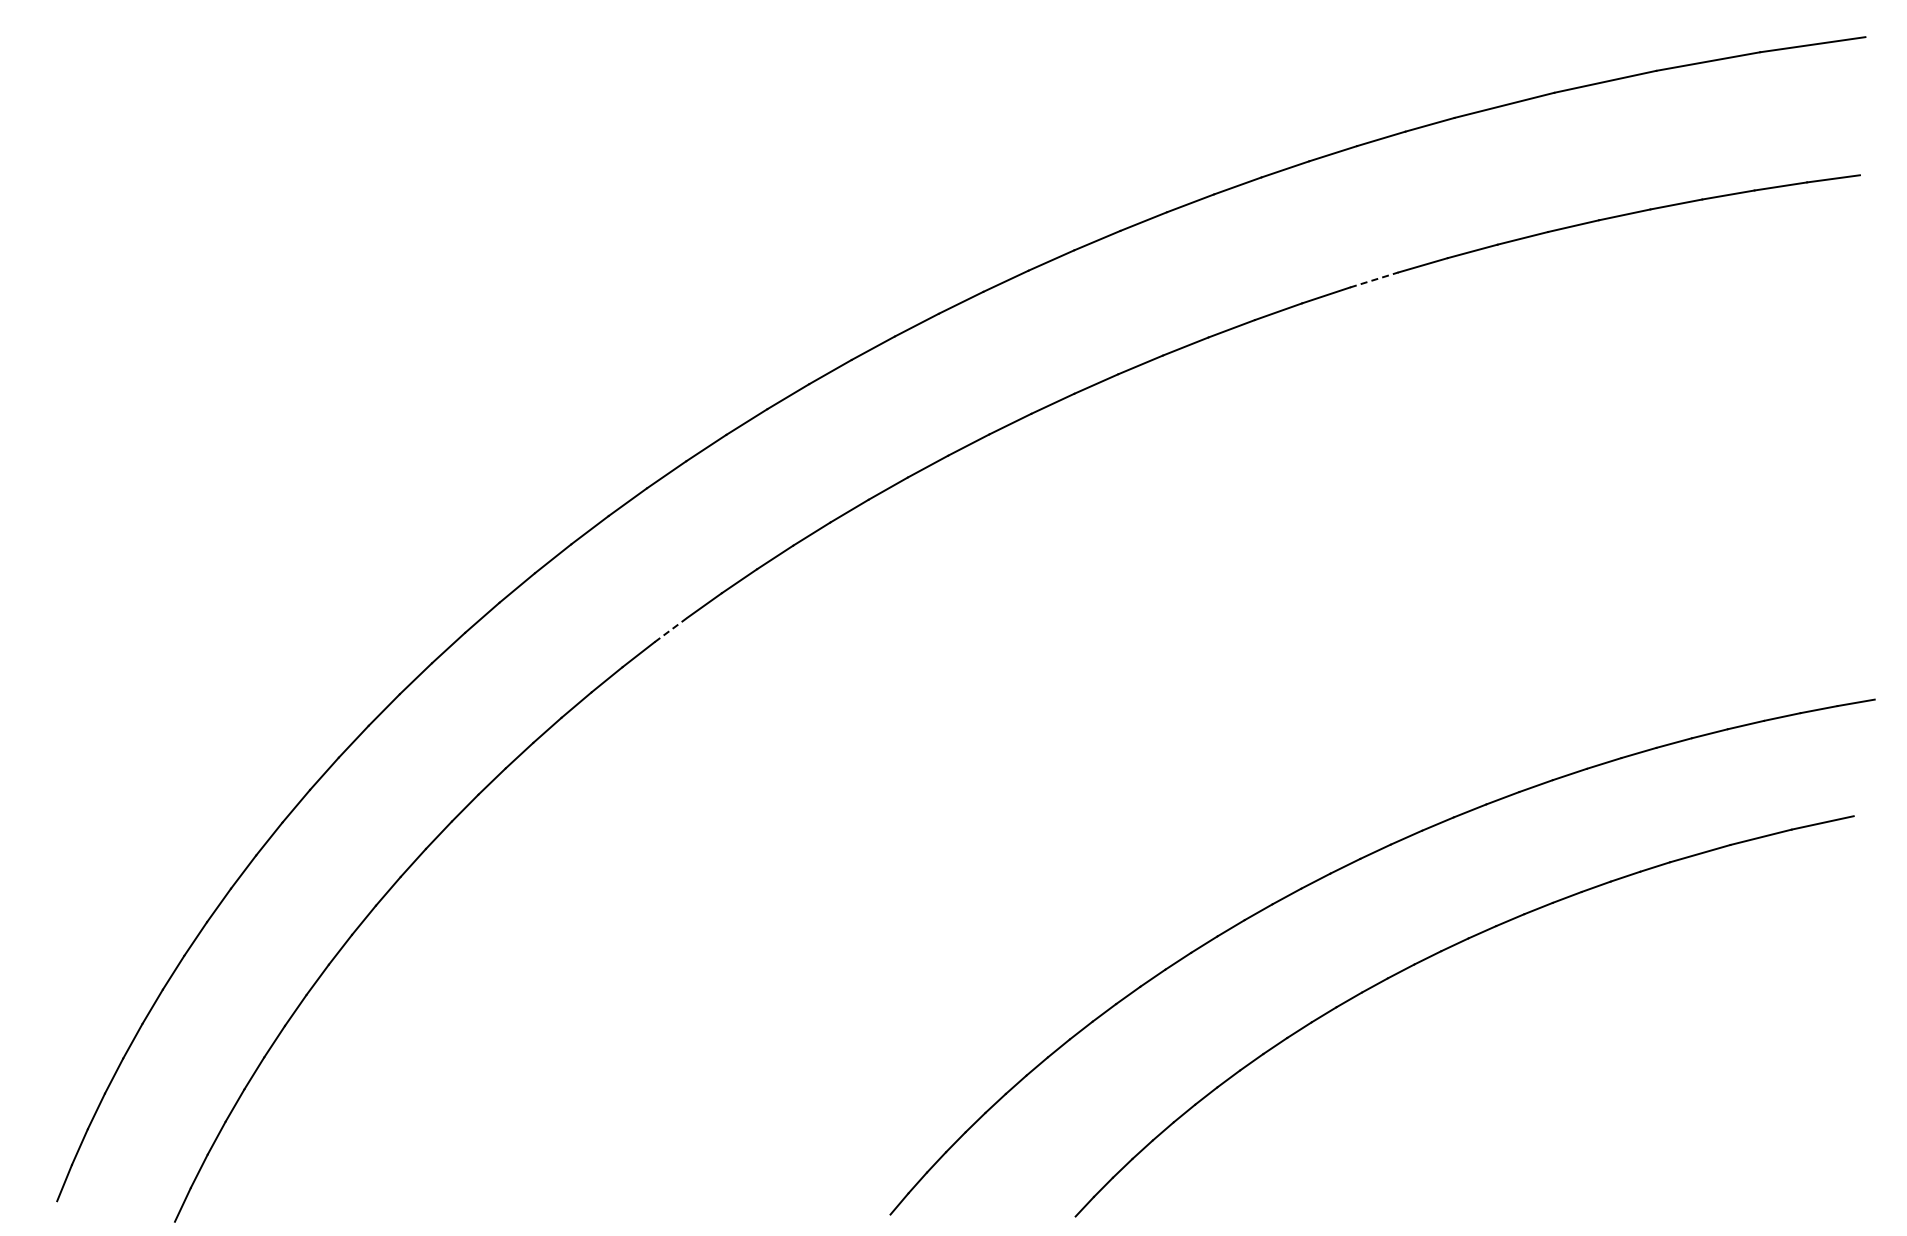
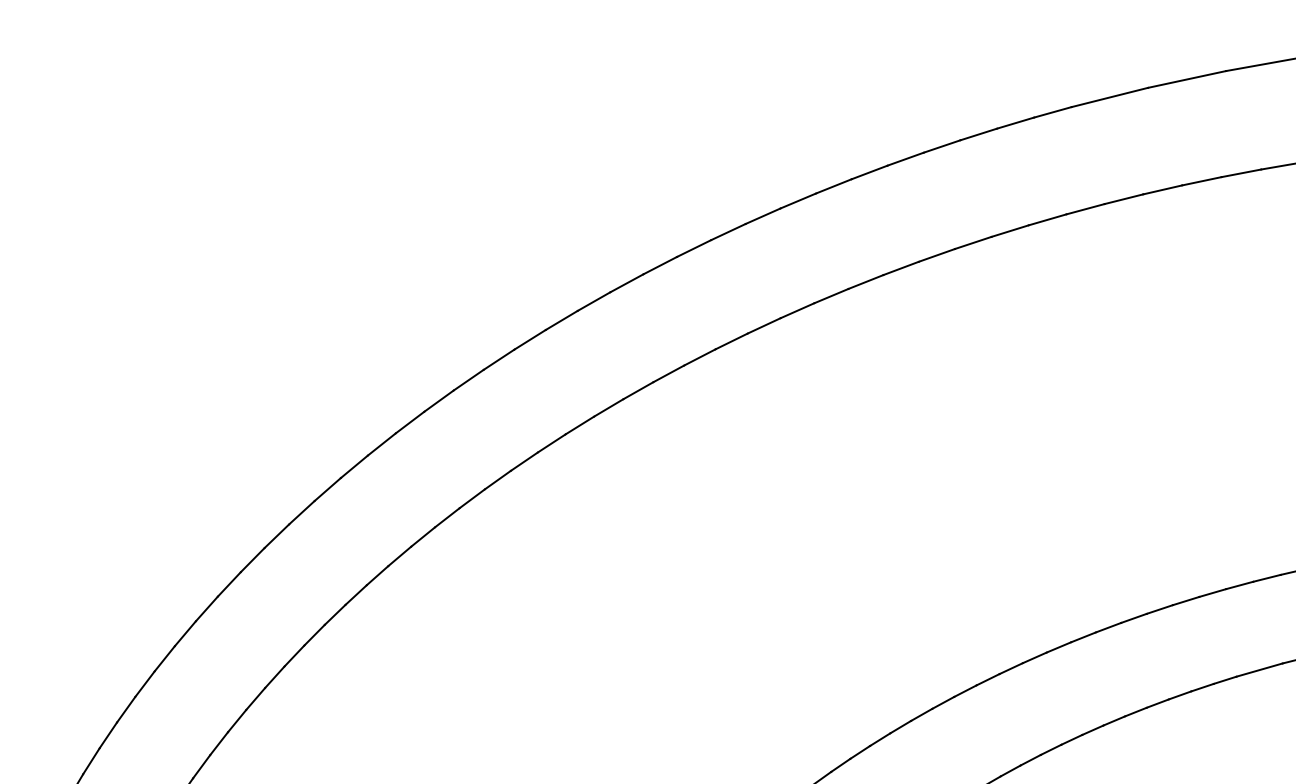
line: (1374, 279) -> (1010, 230), dashed -> solid
line: (671, 629) -> (472, 498), dashed -> solid

